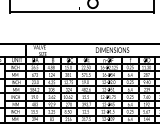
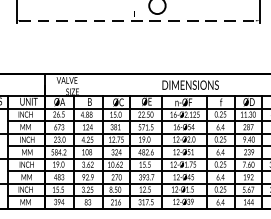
line: (82, 12) -> (139, 21), solid -> dashed

